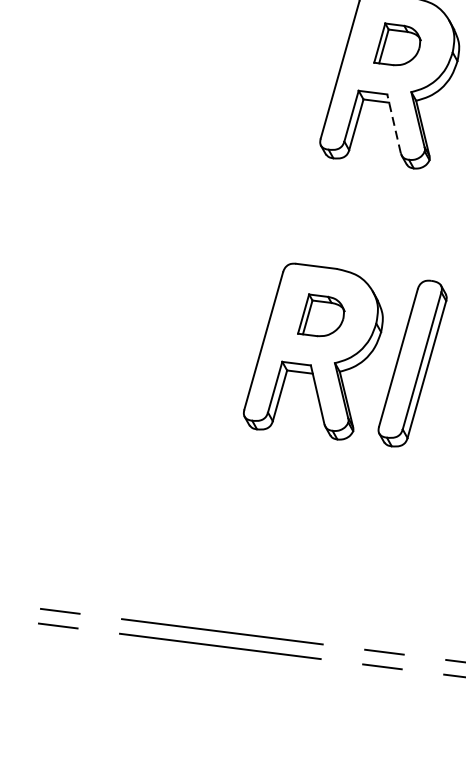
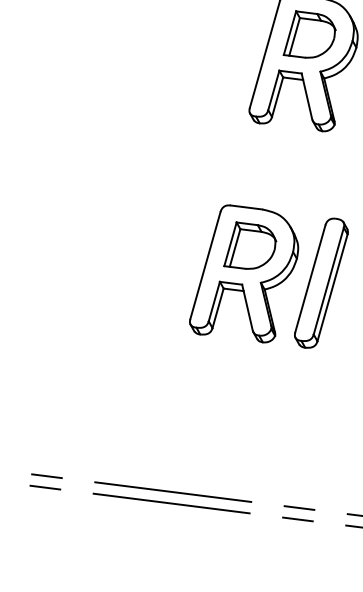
part: (397, 44) -> (309, 34), size x1.43
line: (393, 123) -> (306, 96), dashed -> solid
part: (321, 315) -> (250, 245), size x1.43

